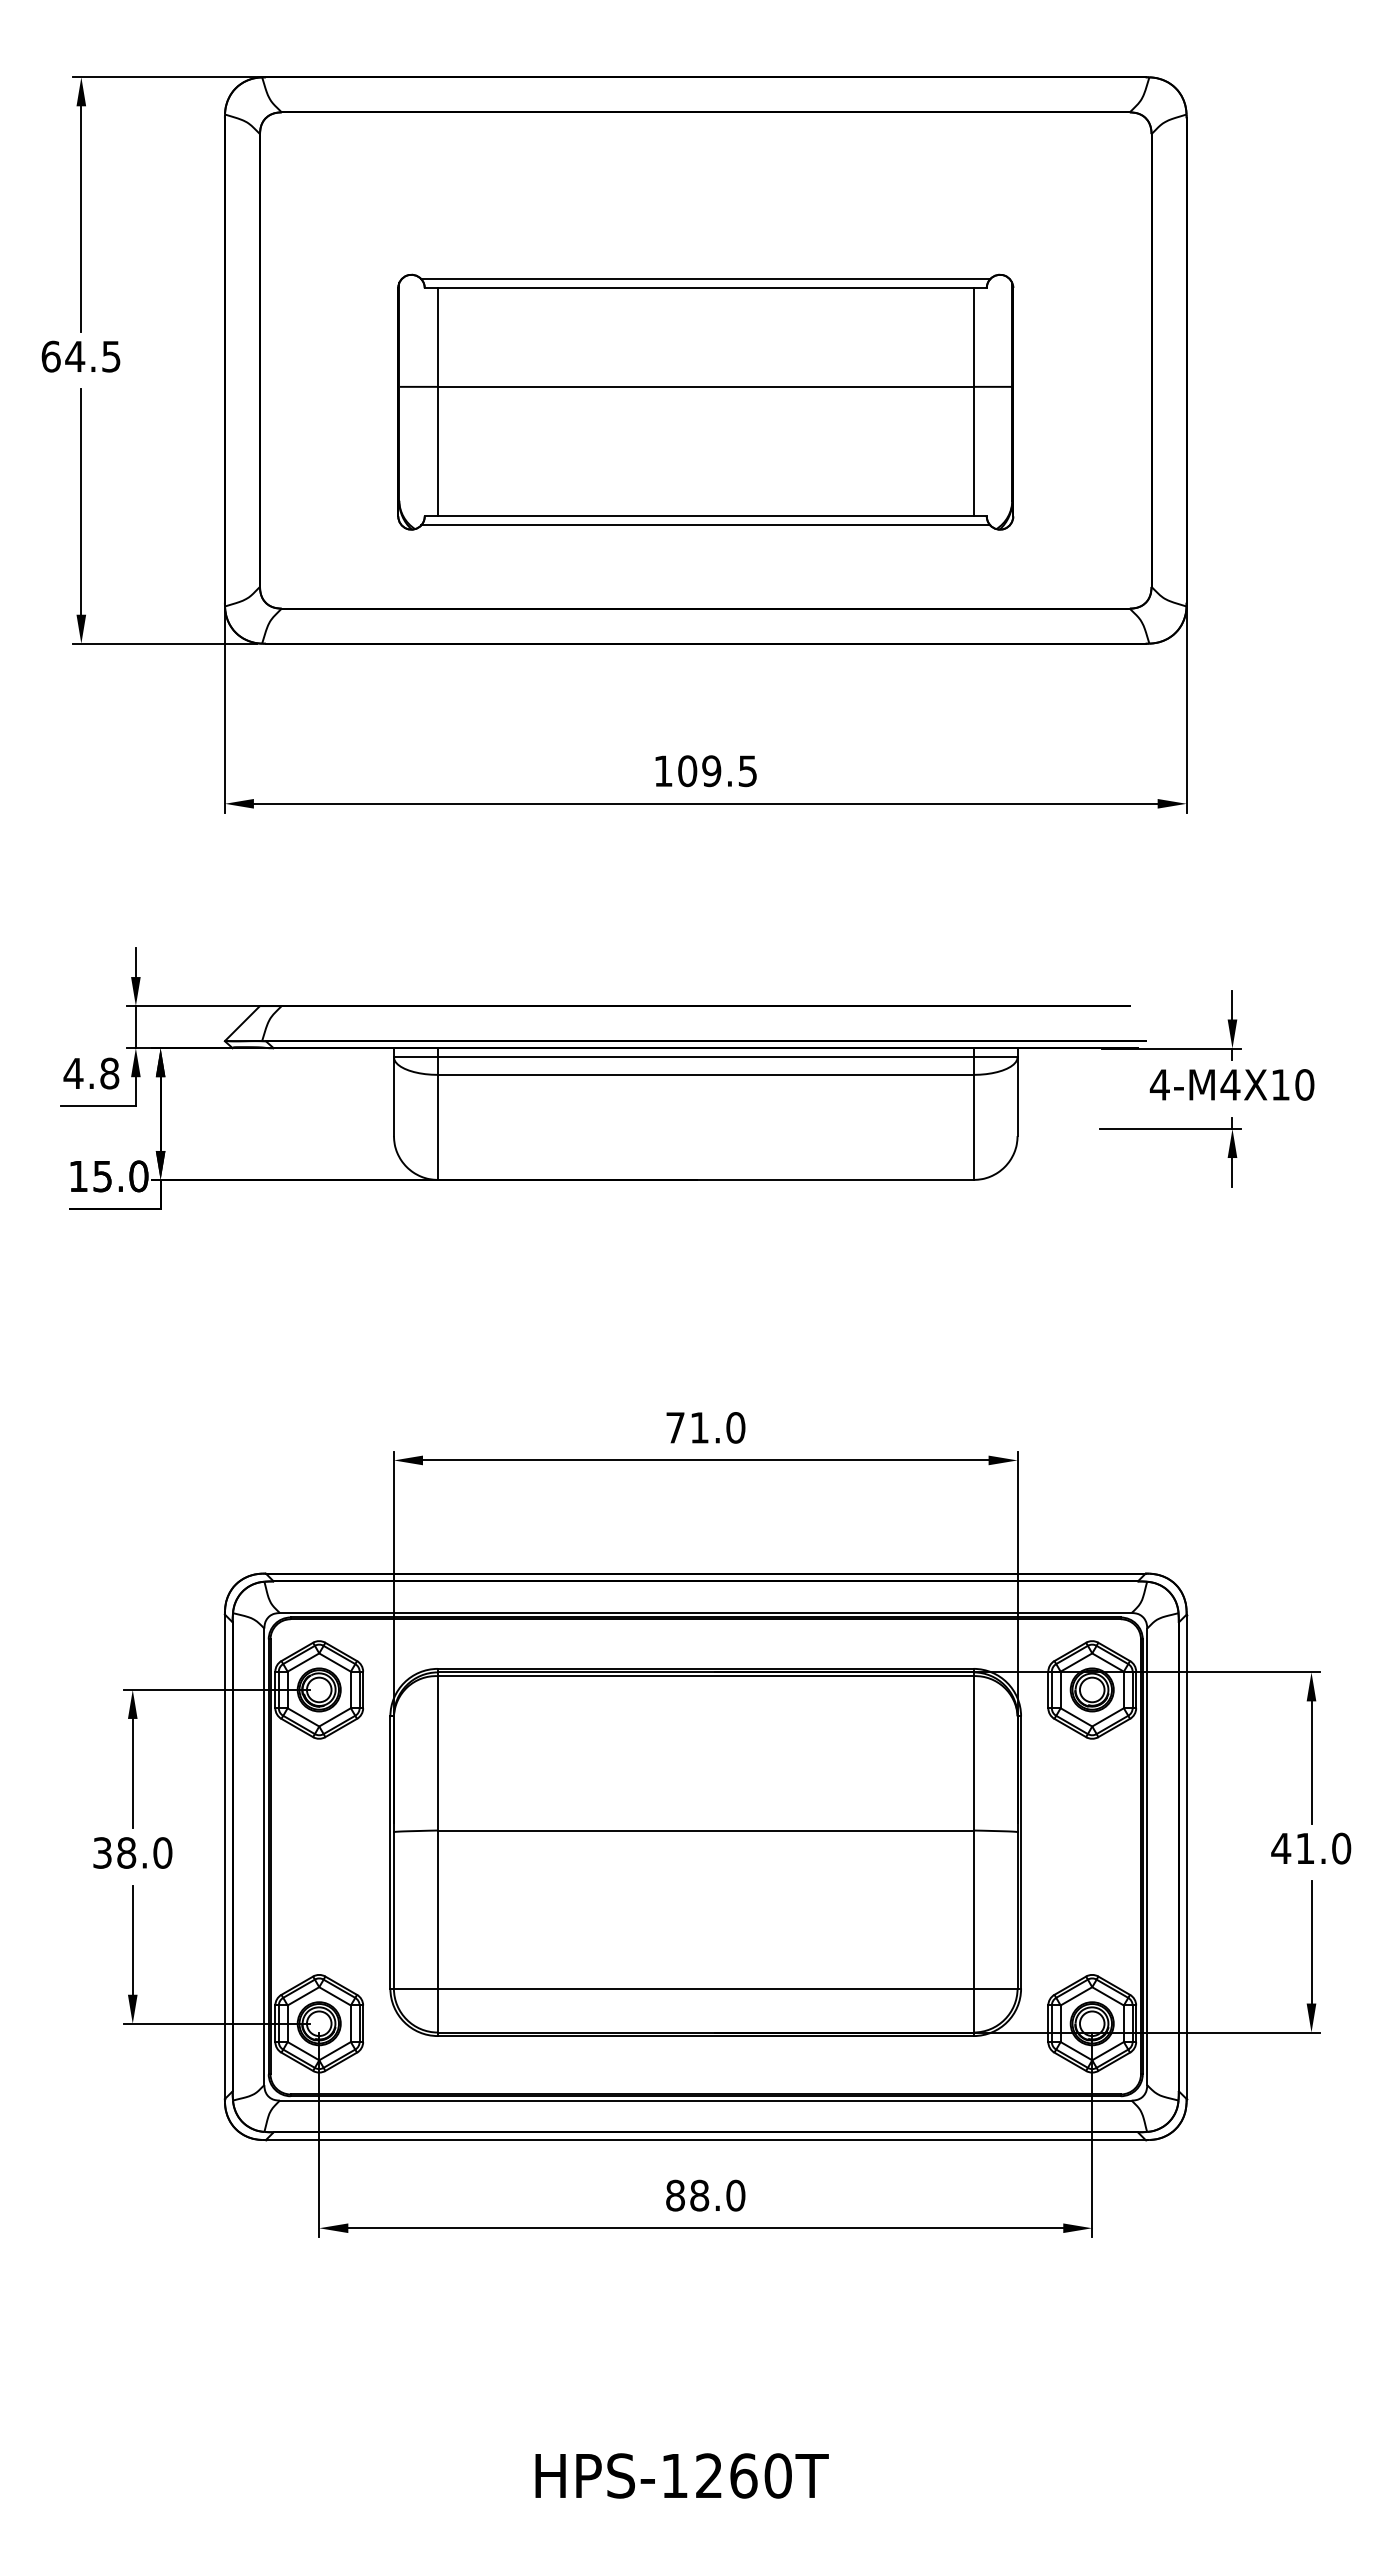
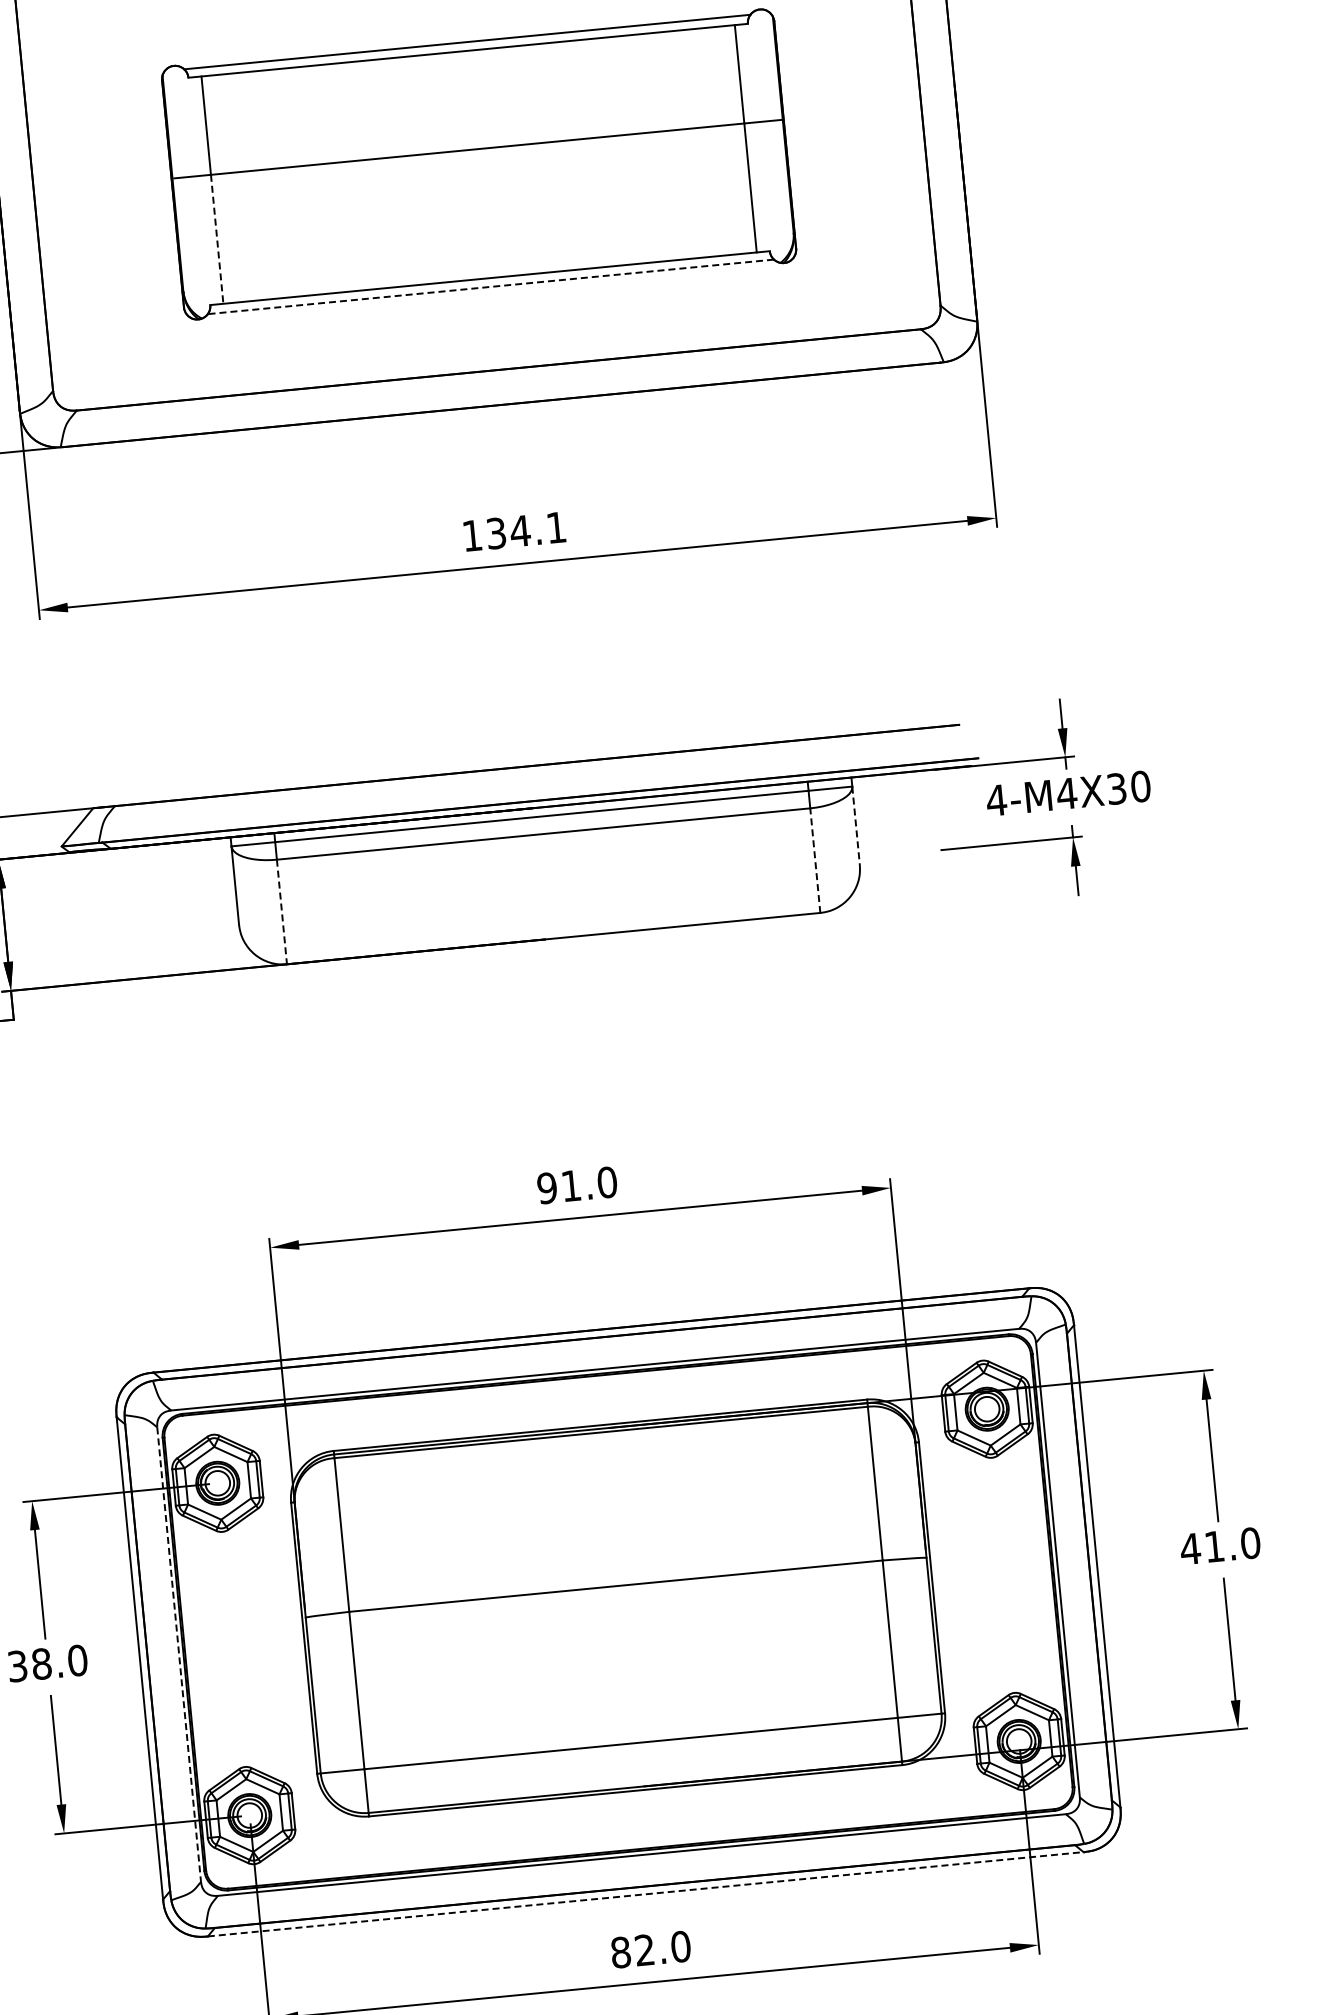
line: (437, 451) -> (216, 239), solid -> dashed
line: (705, 525) -> (490, 287), solid -> dashed
text: (717, 771) -> (526, 530), 109.5 -> 134.1
text: (1280, 1084) -> (1116, 788), 4-M4X10 -> 4-M4X30
line: (1017, 1097) -> (856, 826), solid -> dashed
line: (437, 1127) -> (281, 912), solid -> dashed
line: (973, 1127) -> (815, 860), solid -> dashed
text: (675, 1427) -> (547, 1187), 71.0 -> 91.0
line: (264, 1857) -> (179, 1655), solid -> dashed
line: (705, 2140) -> (645, 1894), solid -> dashed
text: (699, 2195) -> (644, 1950), 88.0 -> 82.0

